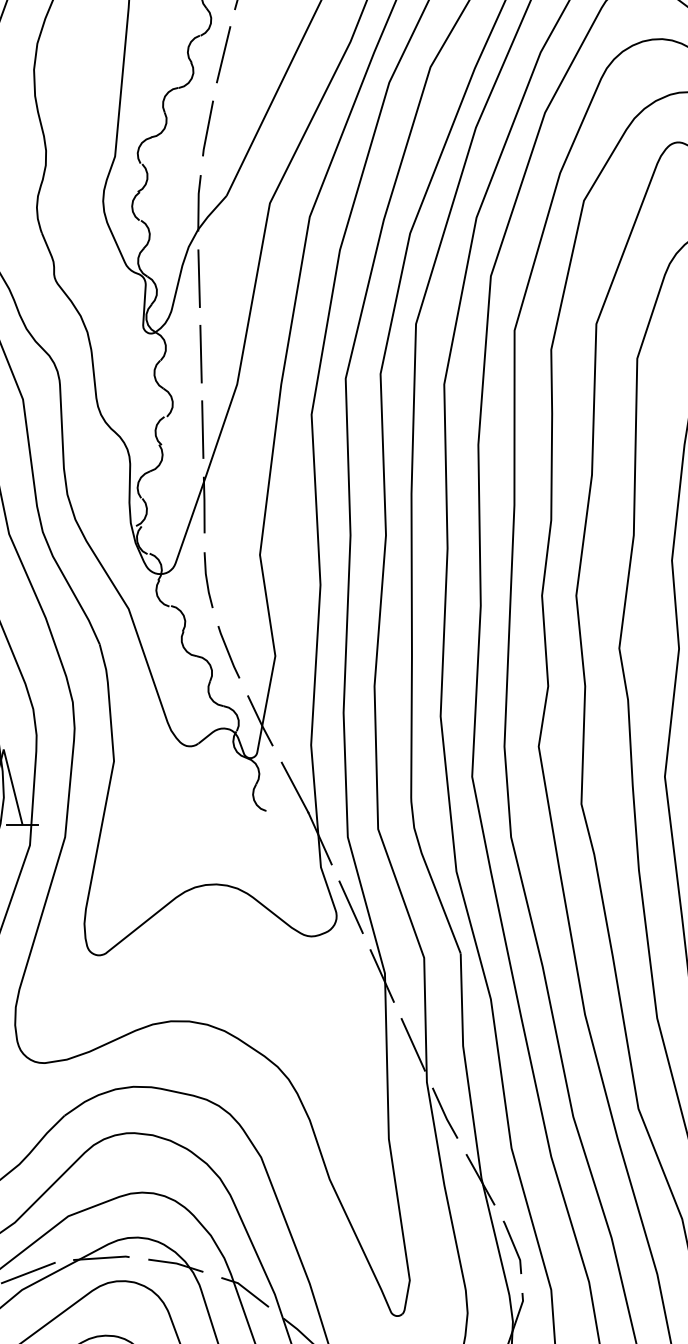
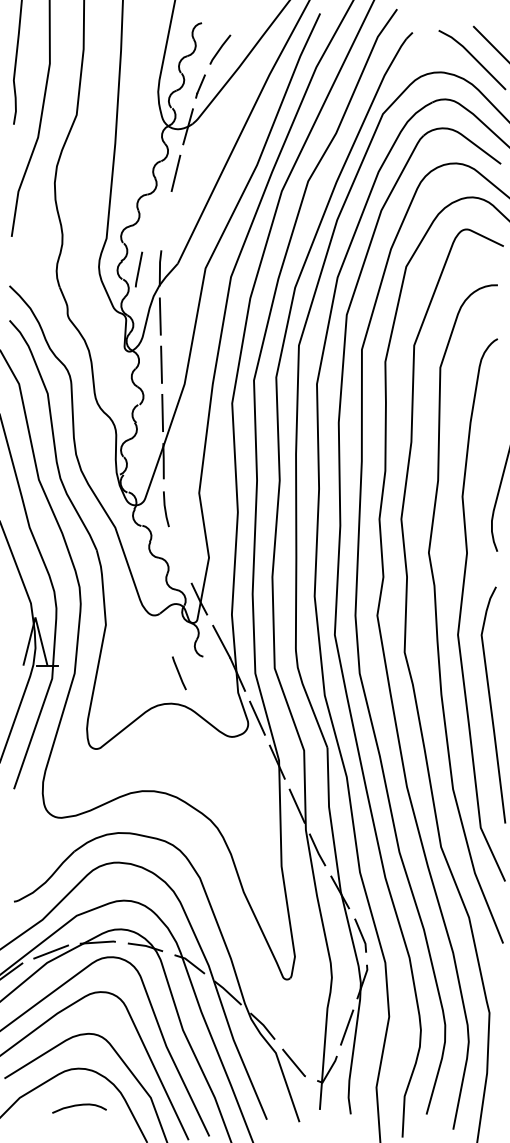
line: (208, 128) -> (139, 269), moved
line: (229, 652) -> (179, 673), moved

